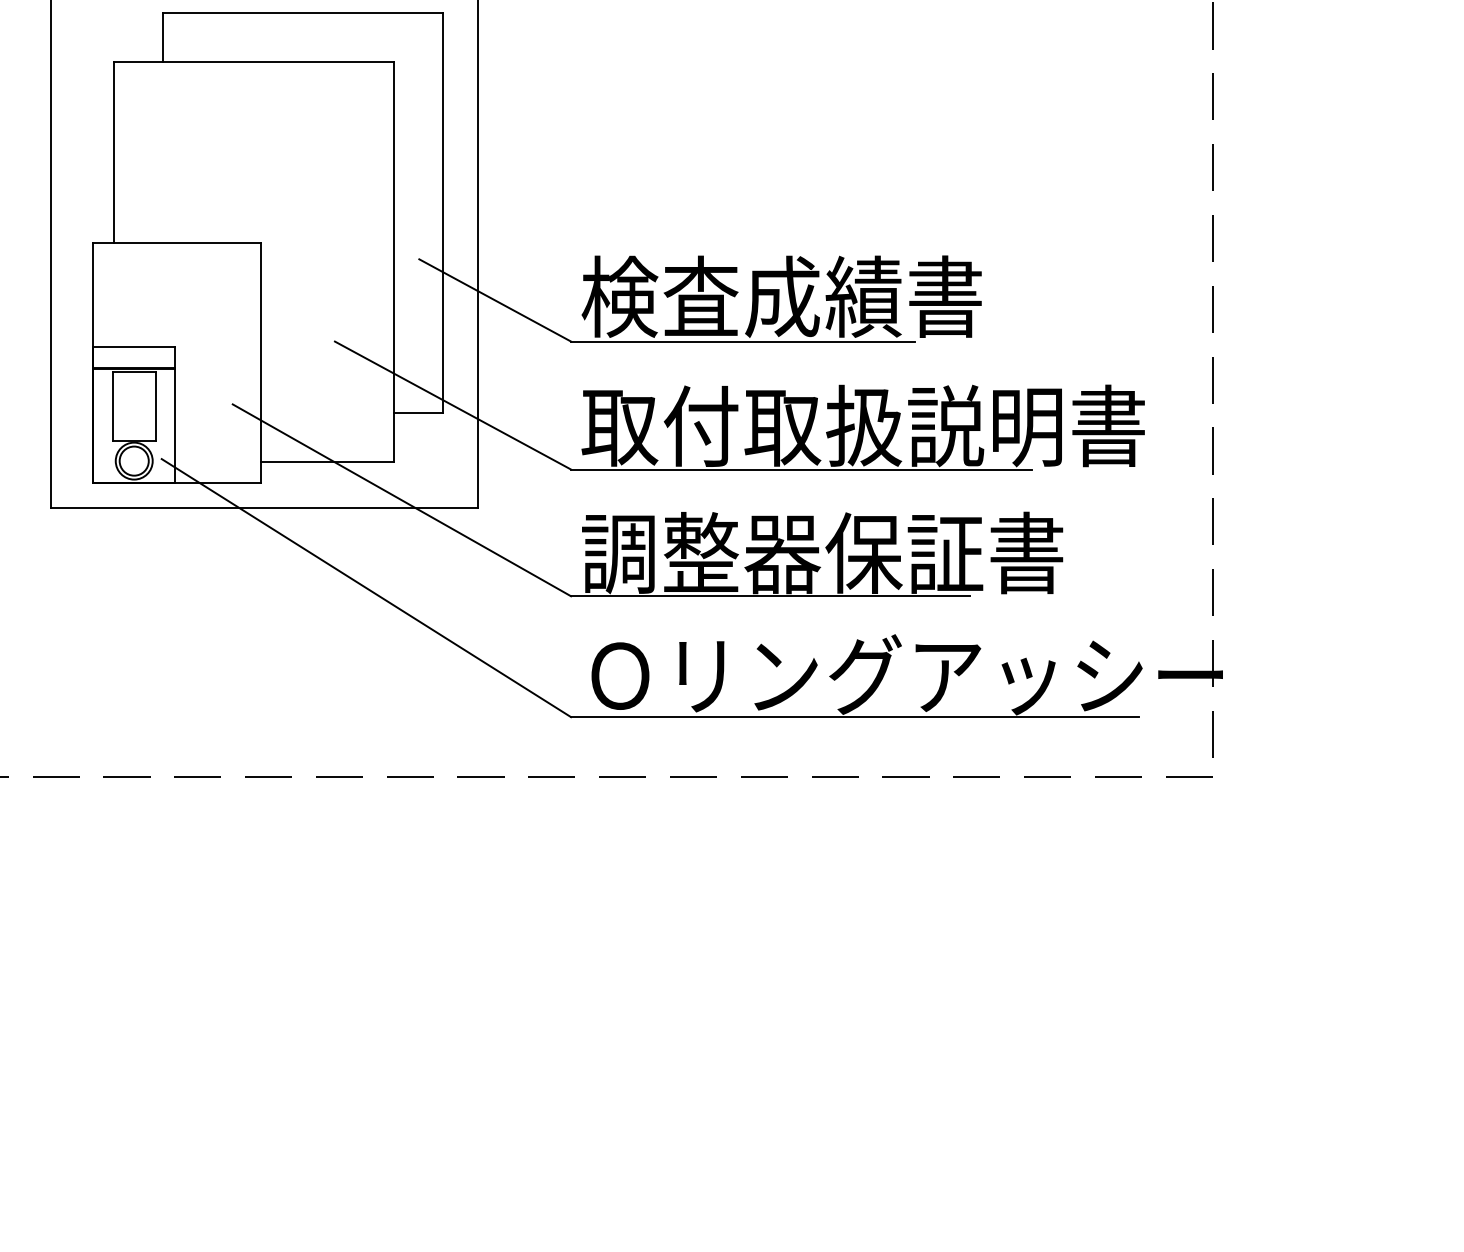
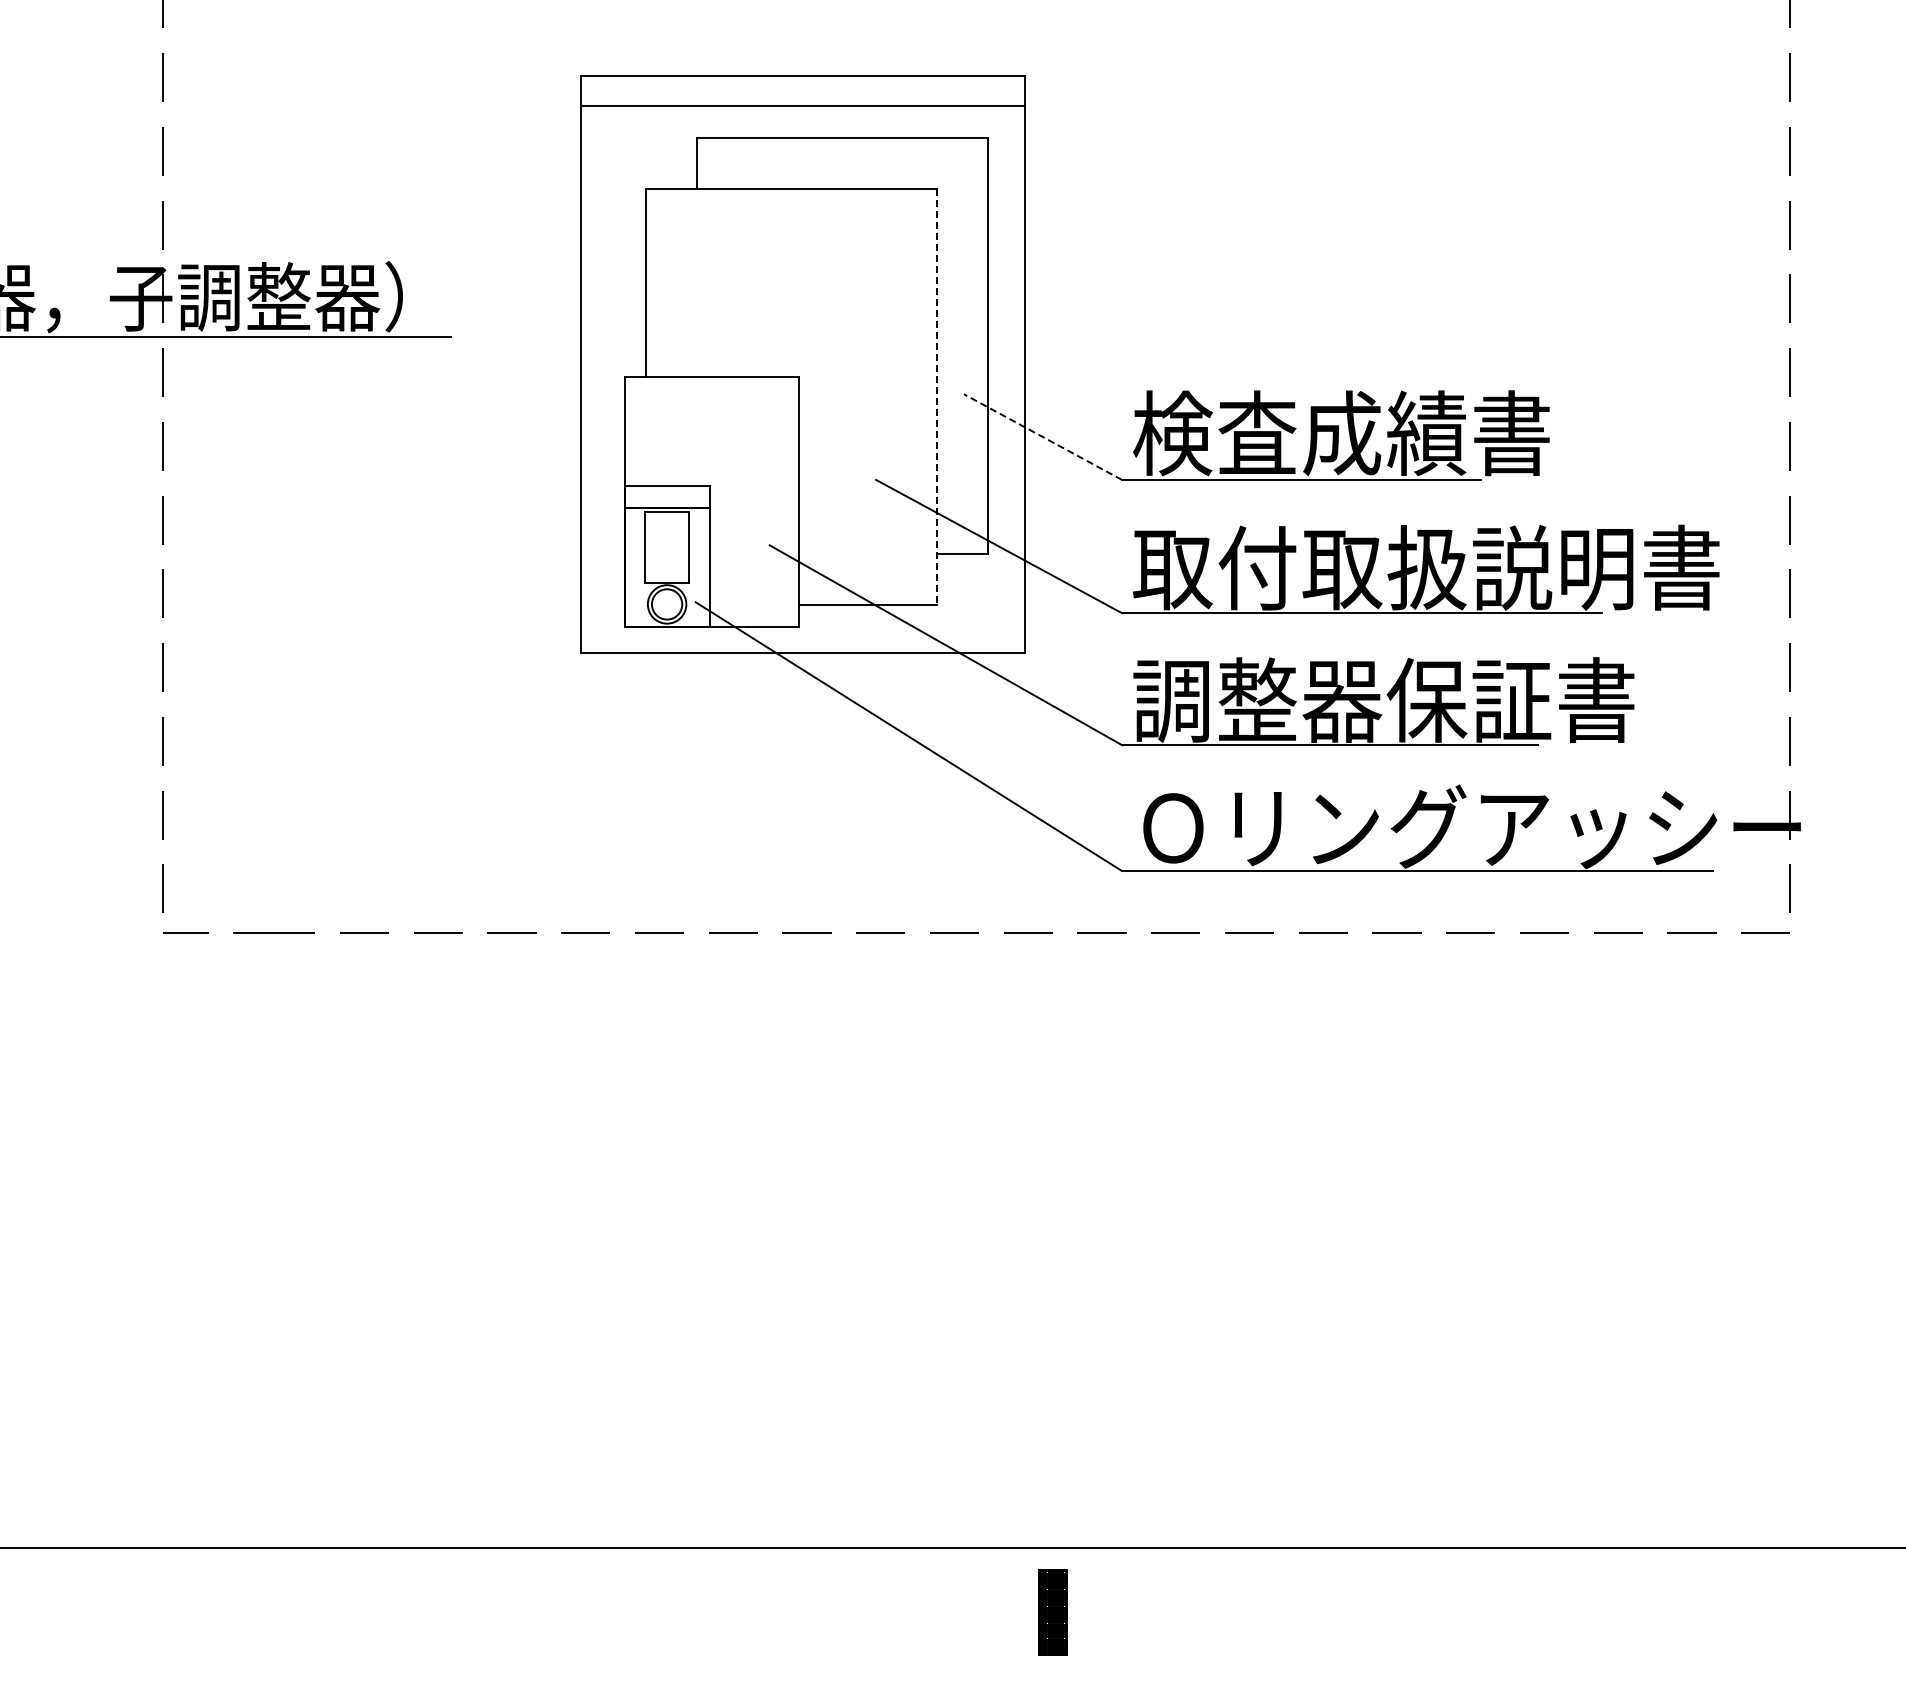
line: (393, 262) -> (937, 397), solid -> dashed
line: (494, 300) -> (1042, 437), solid -> dashed

